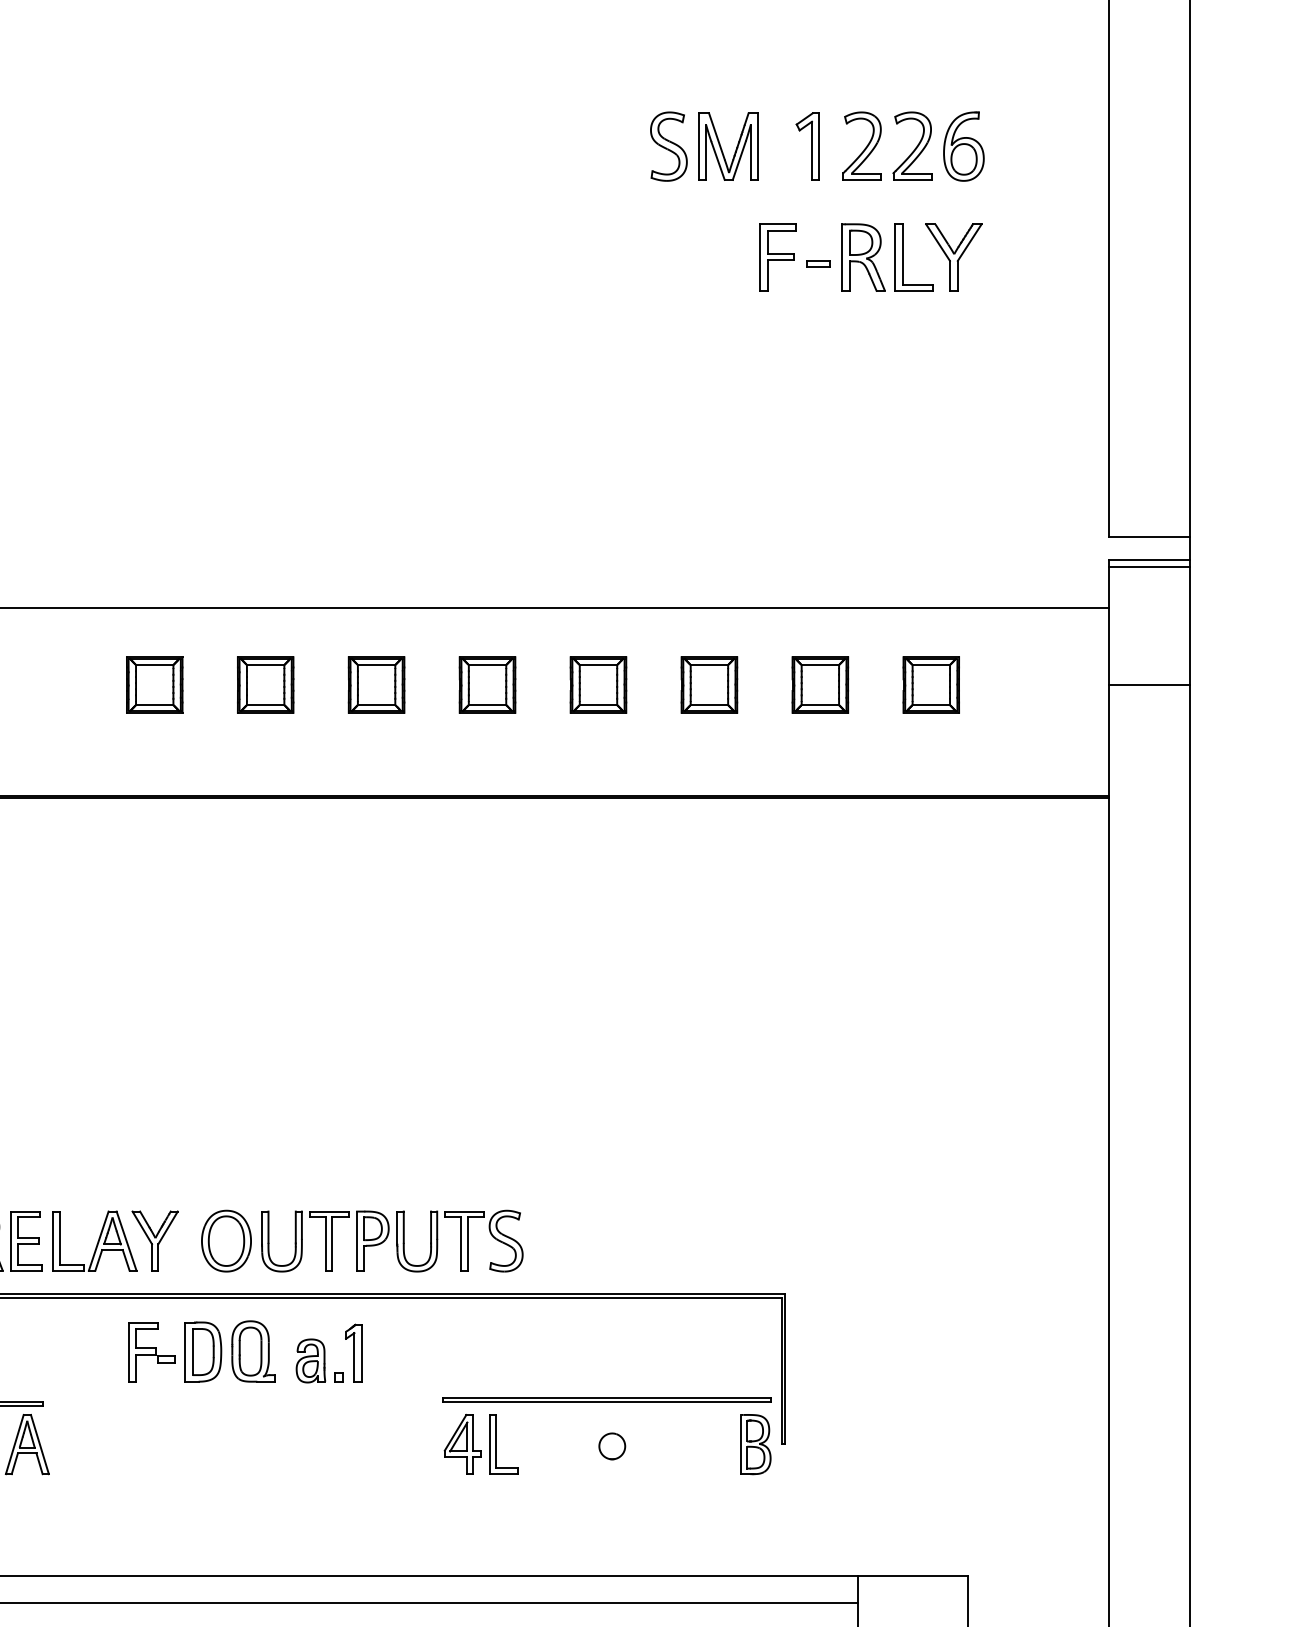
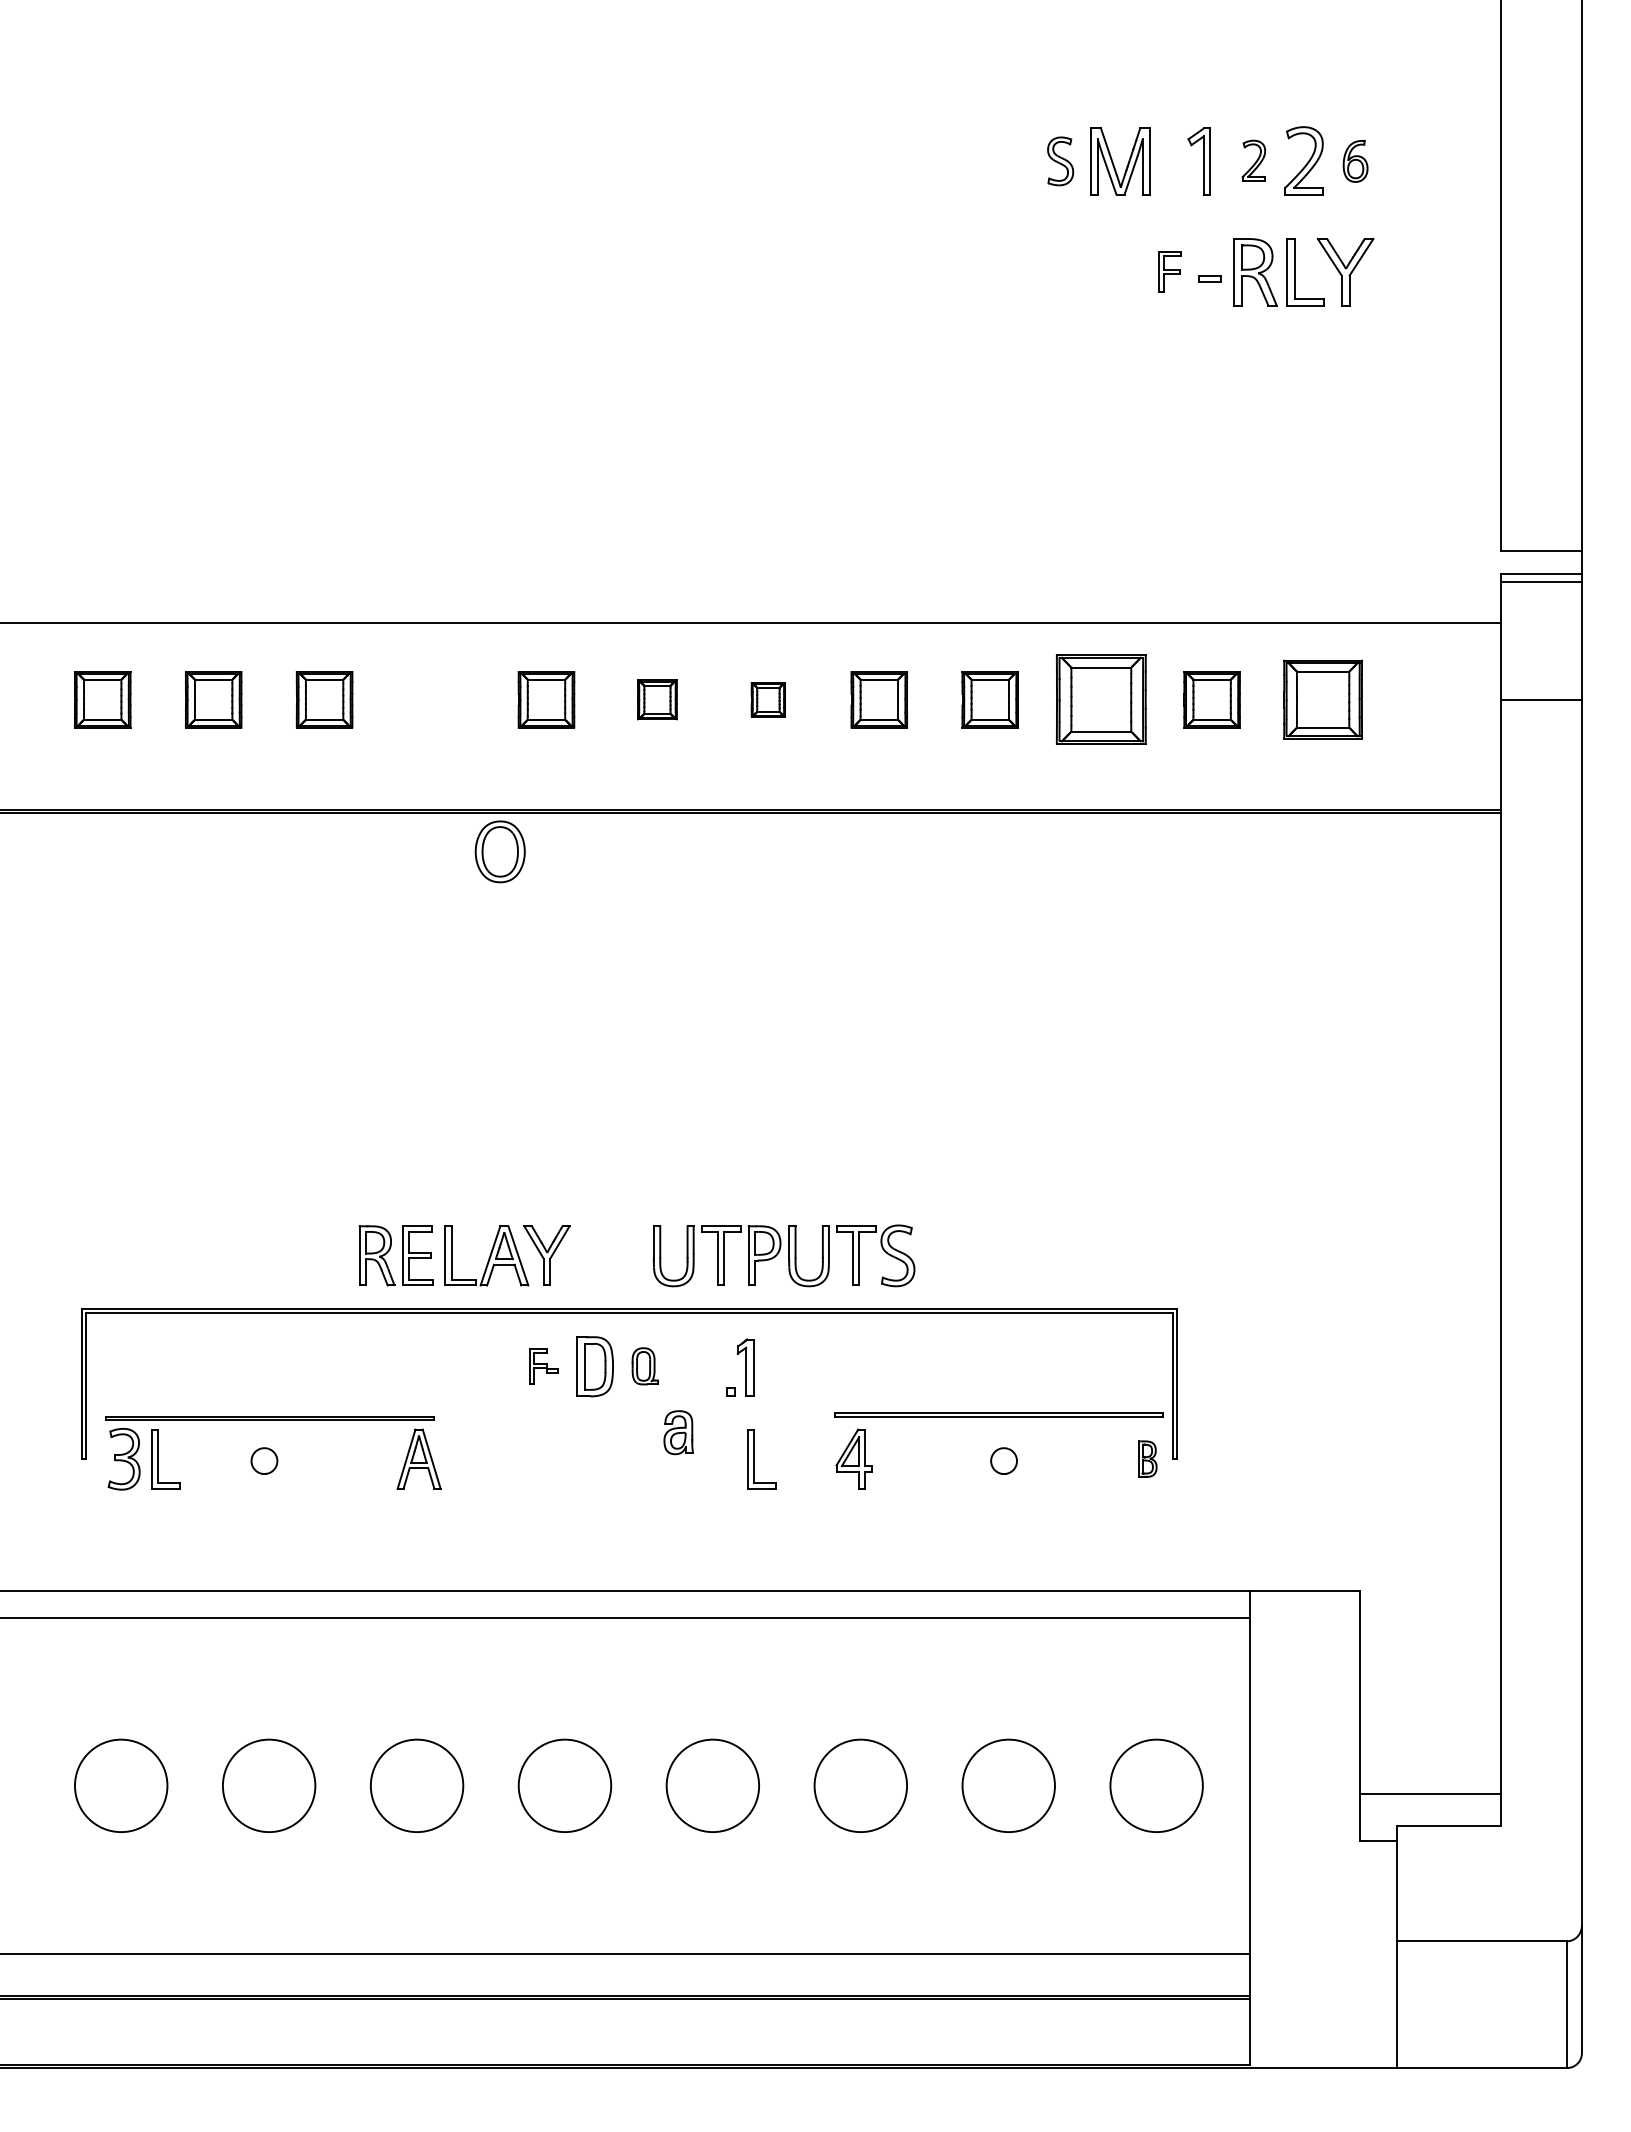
part: (861, 145) -> (1253, 160), size x0.6
part: (668, 146) -> (1060, 161), size x0.7
part: (963, 146) -> (1355, 161), size x0.6
part: (777, 257) -> (1169, 272), size x0.6
part: (265, 684) -> (657, 699), size x0.7
part: (376, 684) -> (768, 699), size x0.6
part: (708, 684) -> (1100, 699), size x1.6
part: (930, 684) -> (1322, 699), size x1.4
part: (225, 1240) -> (499, 851), moved
part: (151, 1351) -> (543, 1366), size x0.6
part: (253, 1351) -> (645, 1366), size x0.6
part: (310, 1360) -> (678, 1432), moved
part: (755, 1443) -> (1147, 1458), size x0.6
part: (496, 1444) -> (754, 1459), moved

